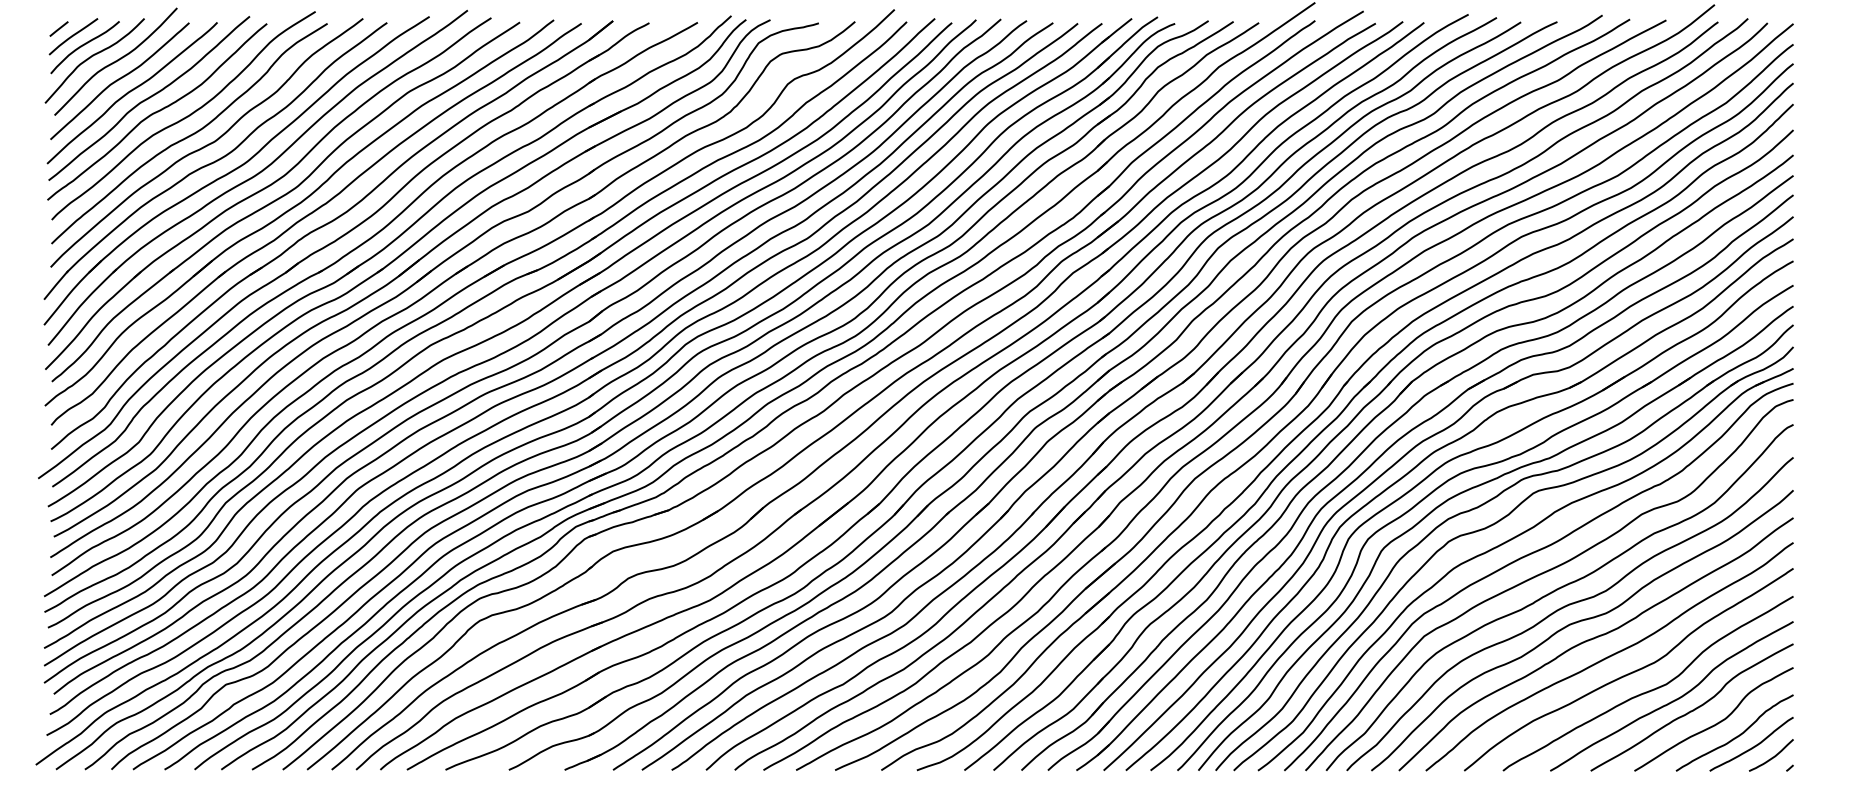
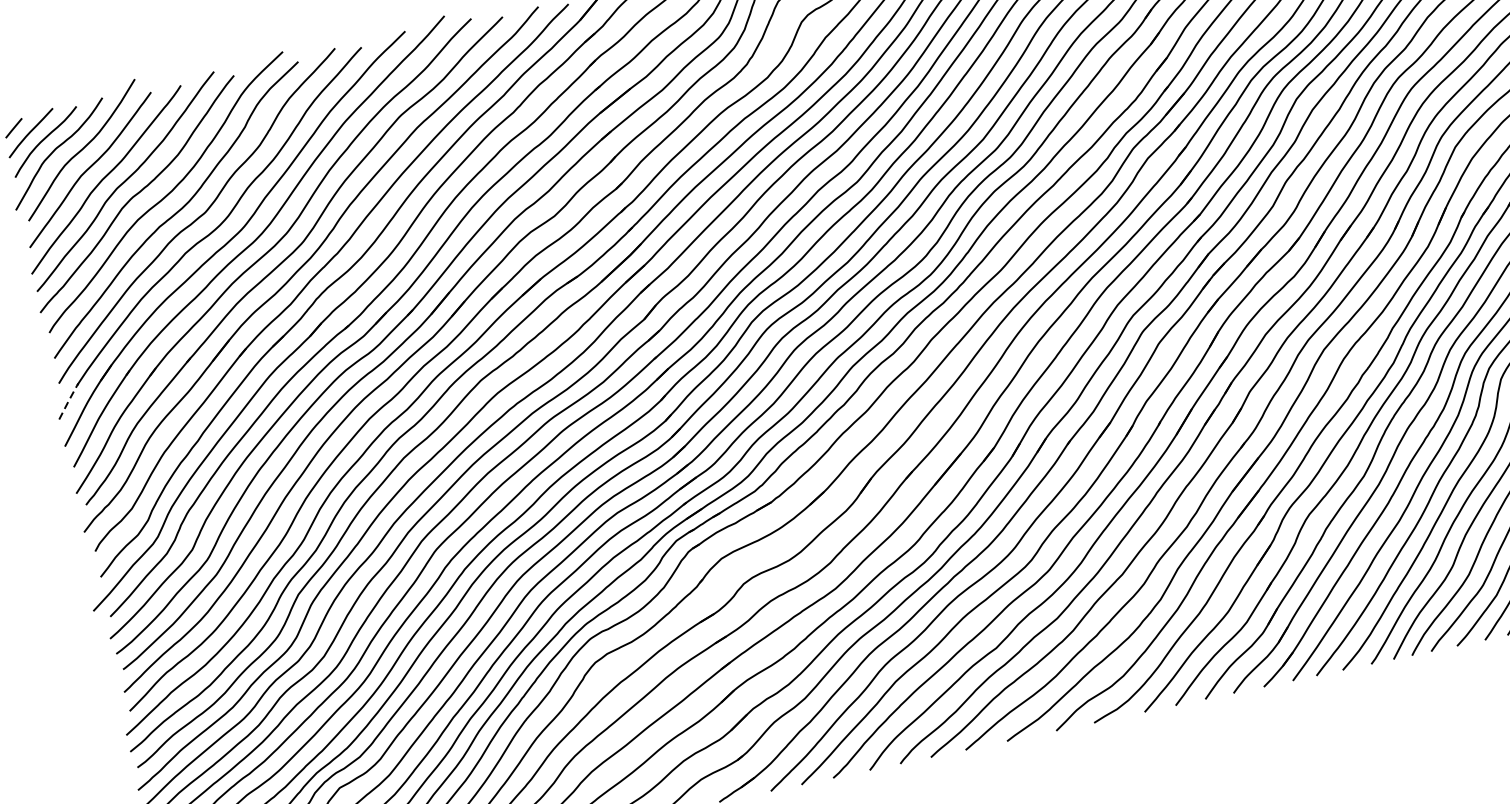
line: (56, 284) -> (68, 400), solid -> dashed

